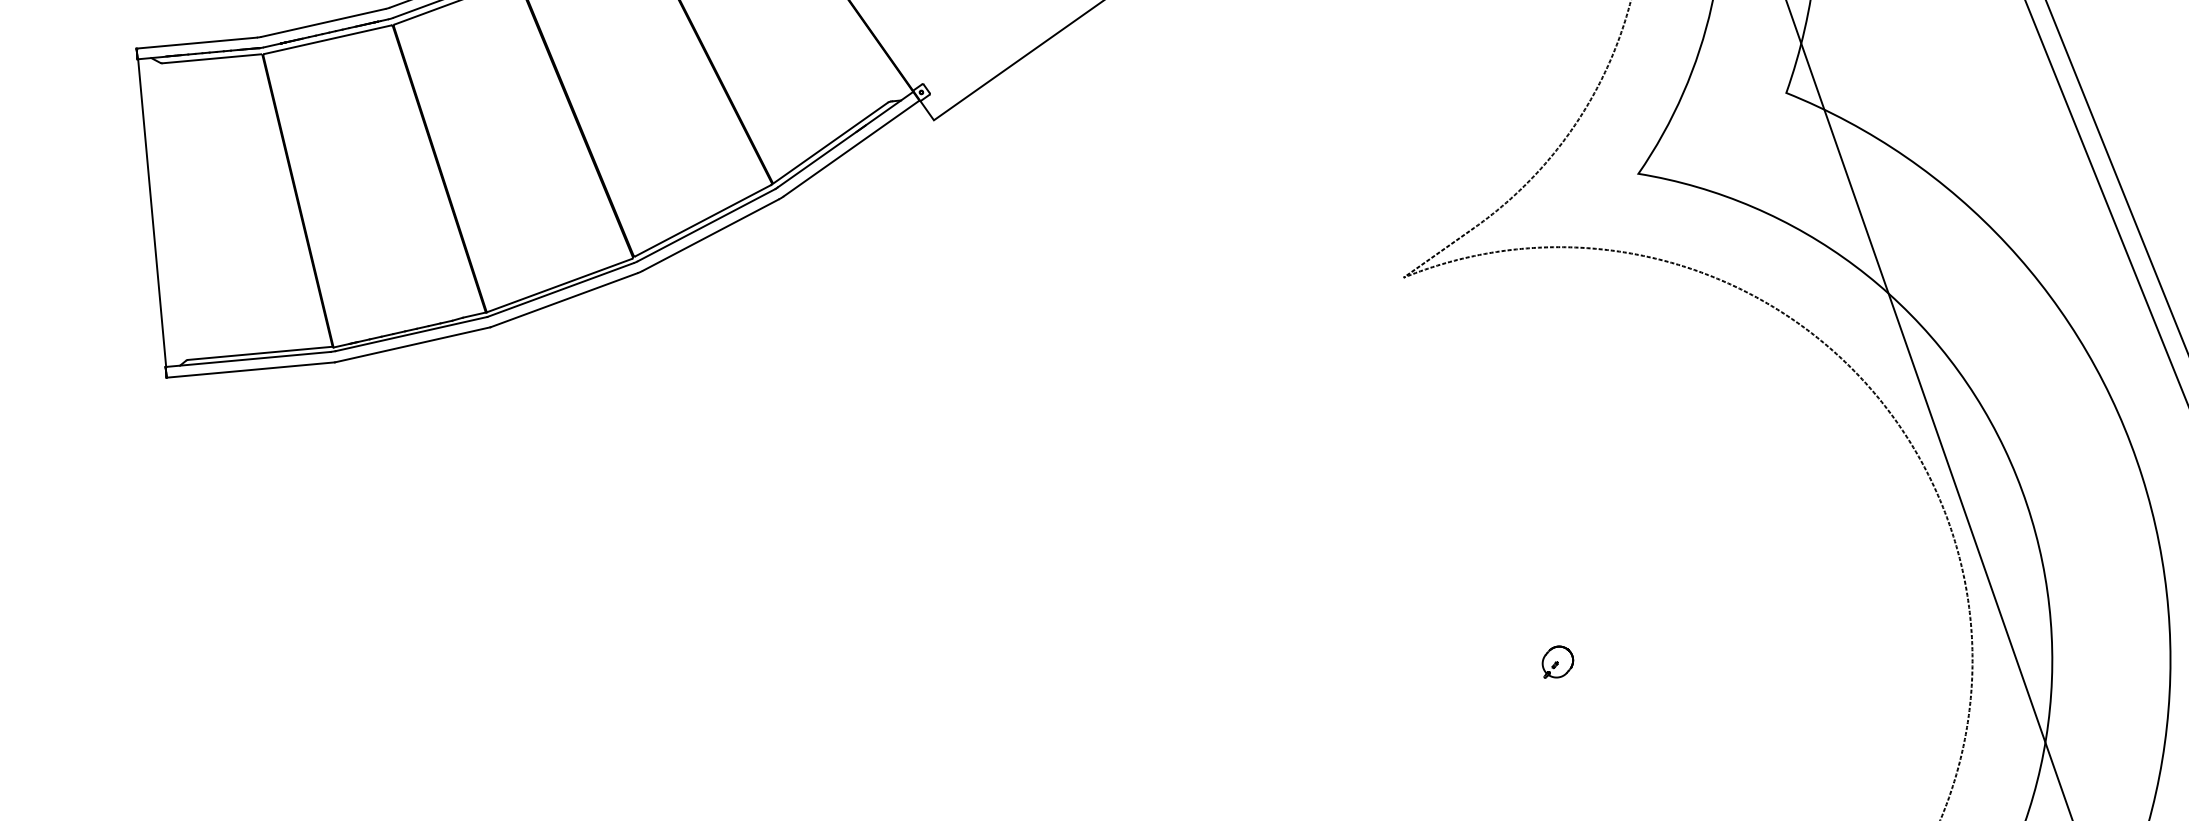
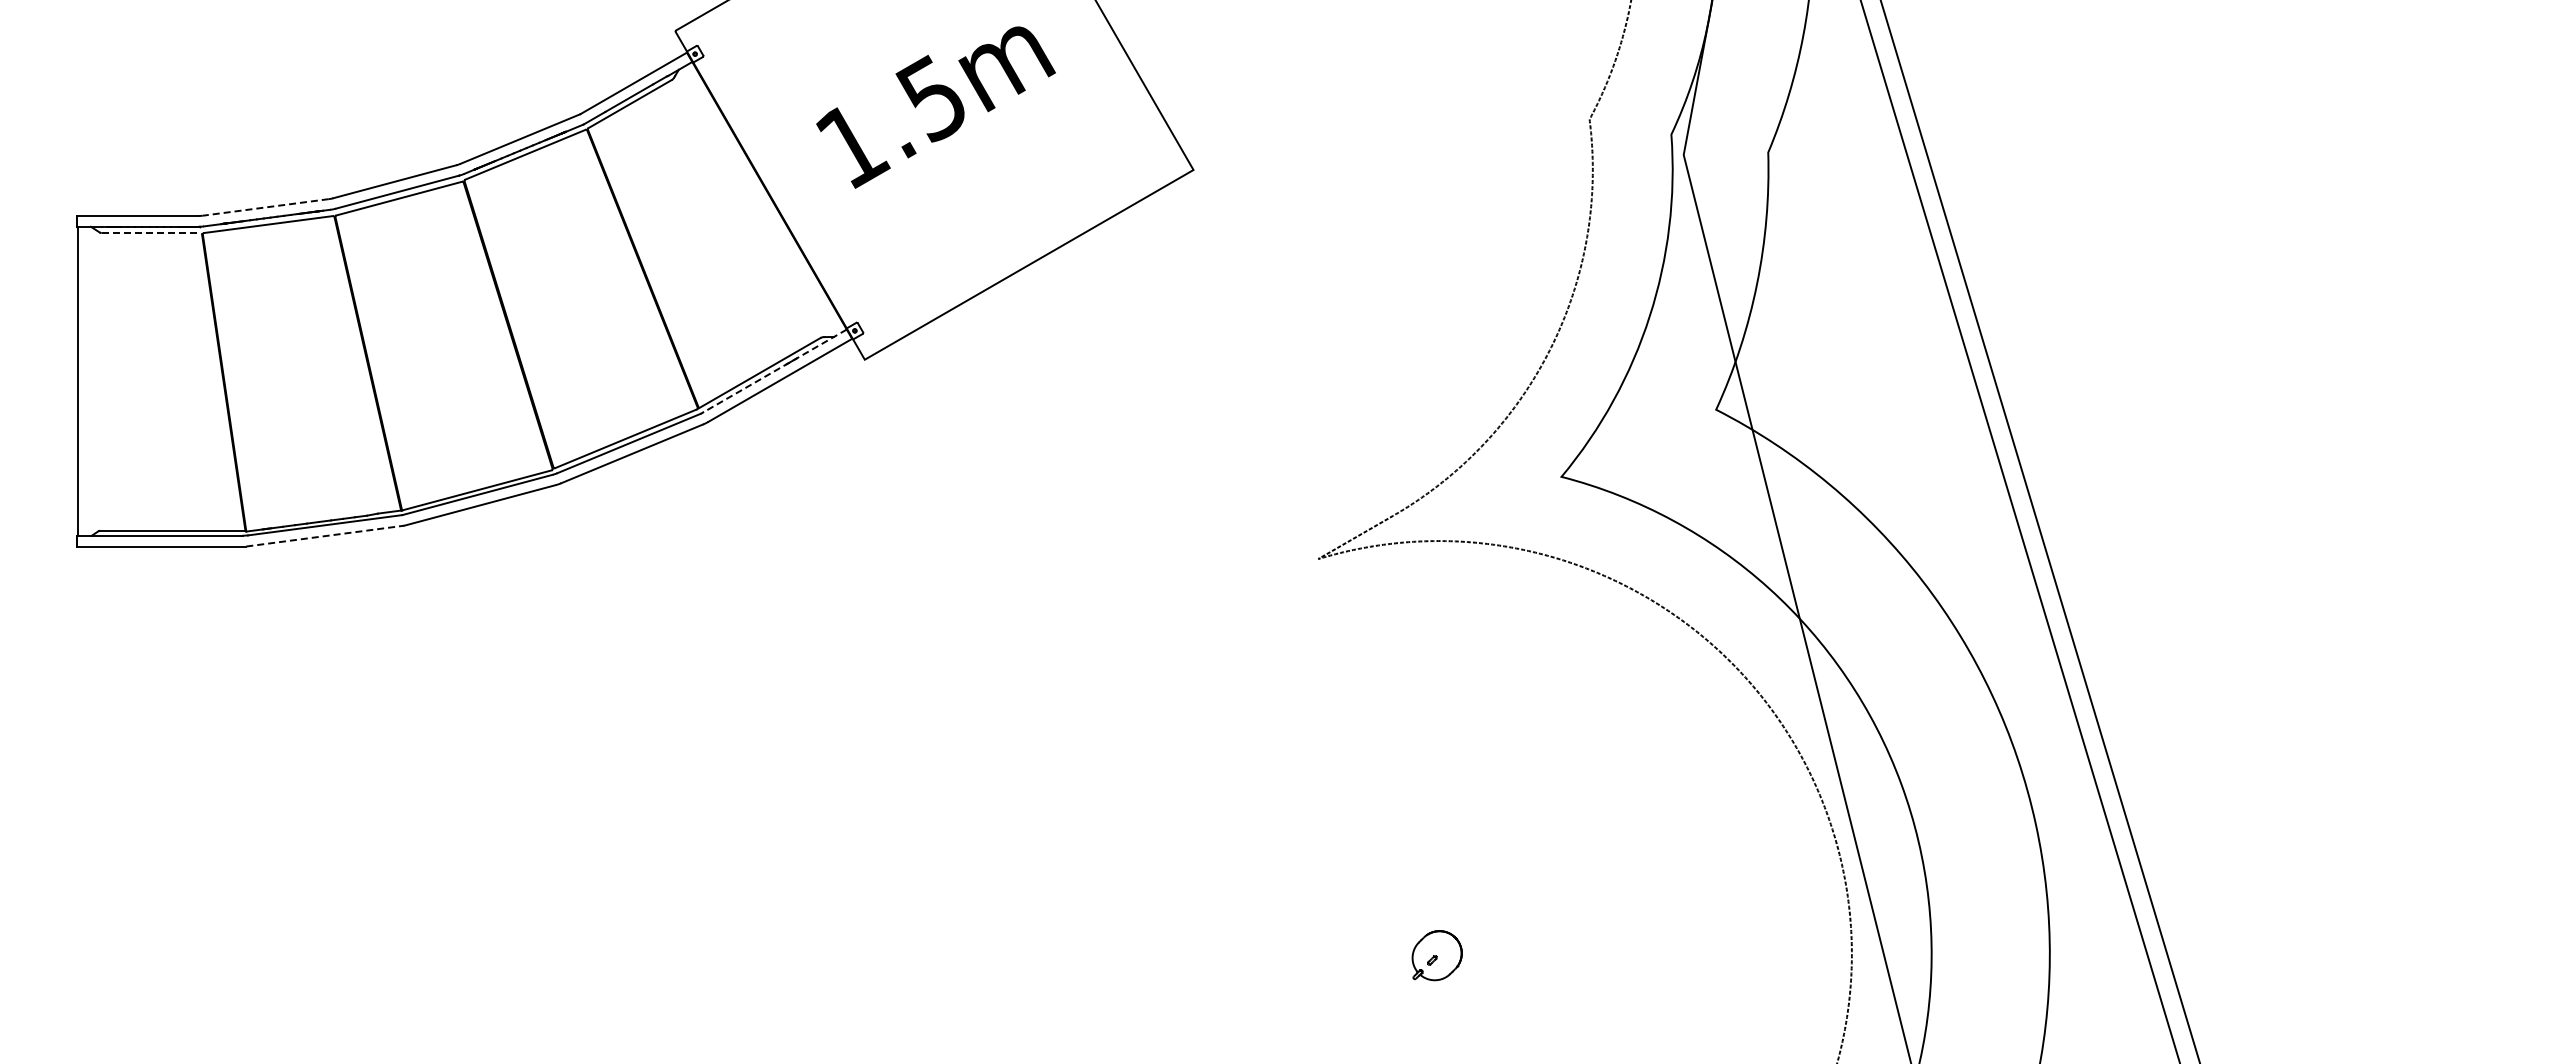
line: (323, 23) -> (265, 207), solid -> dashed
line: (212, 59) -> (151, 233), solid -> dashed
line: (845, 140) -> (774, 371), solid -> dashed
line: (412, 345) -> (325, 536), solid -> dashed
part: (1557, 661) -> (1436, 955), size x1.6

